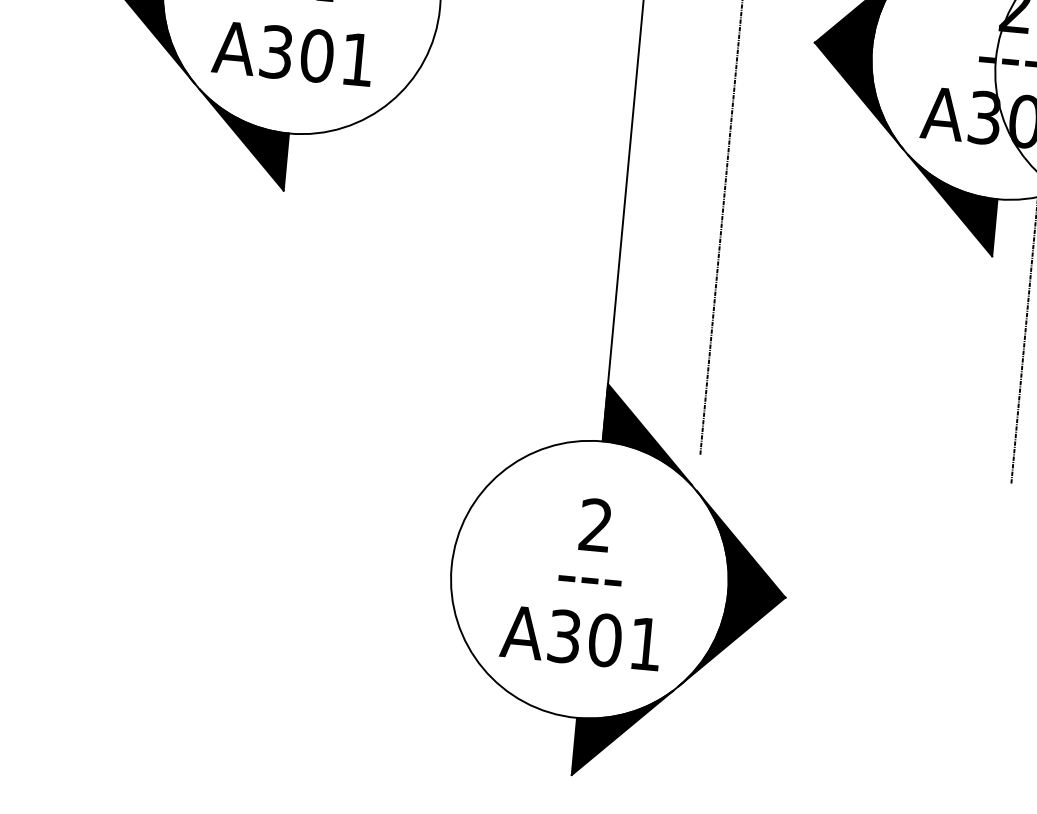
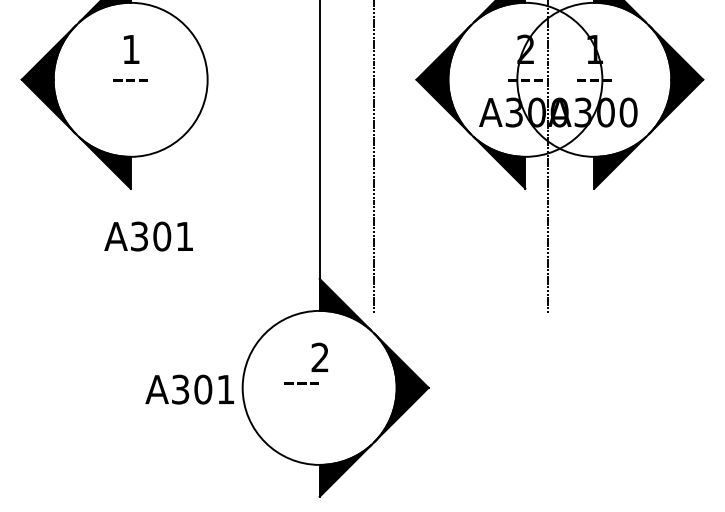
text: (292, 53) -> (148, 236), moved
text: (589, 580) -> (301, 383), moved
text: (580, 637) -> (189, 389), moved

